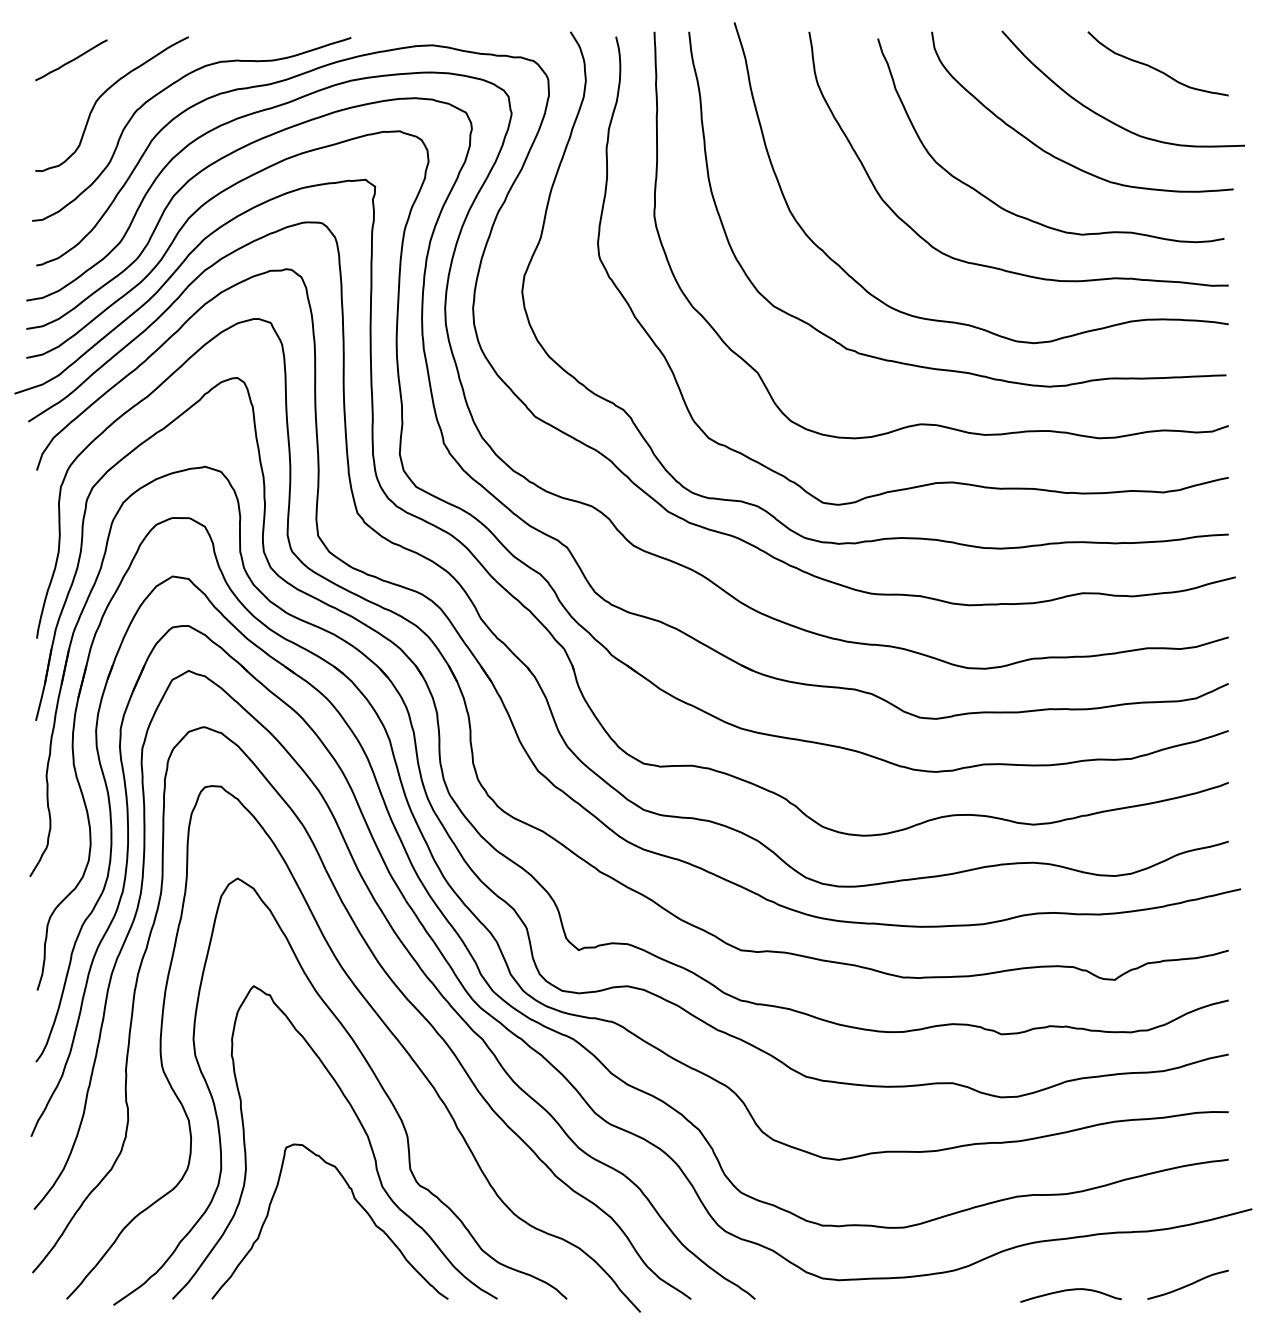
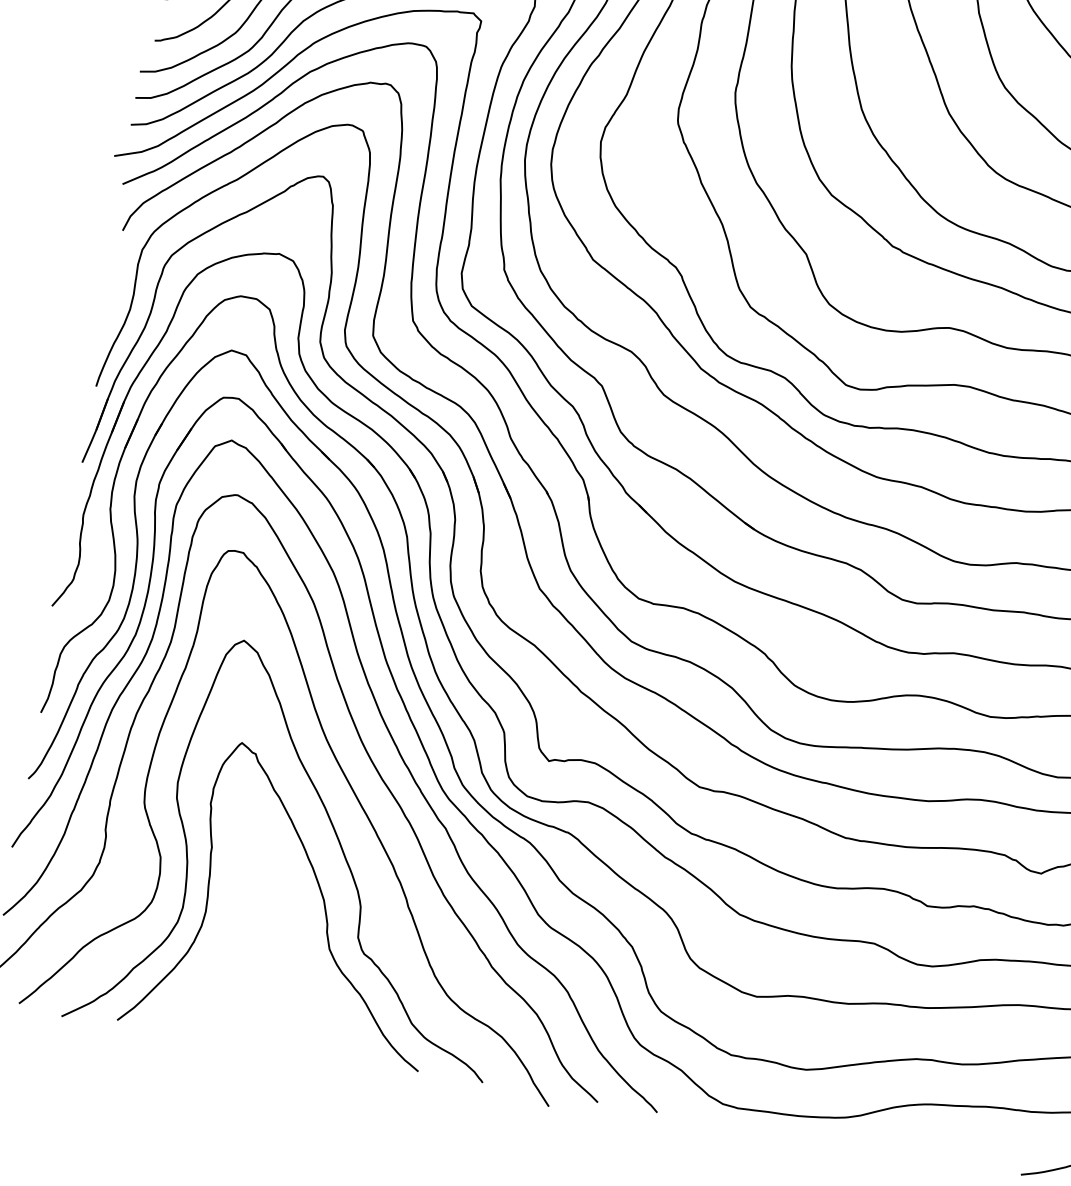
curve: (356, 1202) -> (303, 959), removed
curve: (1070, 1290) -> (950, 1154), removed

